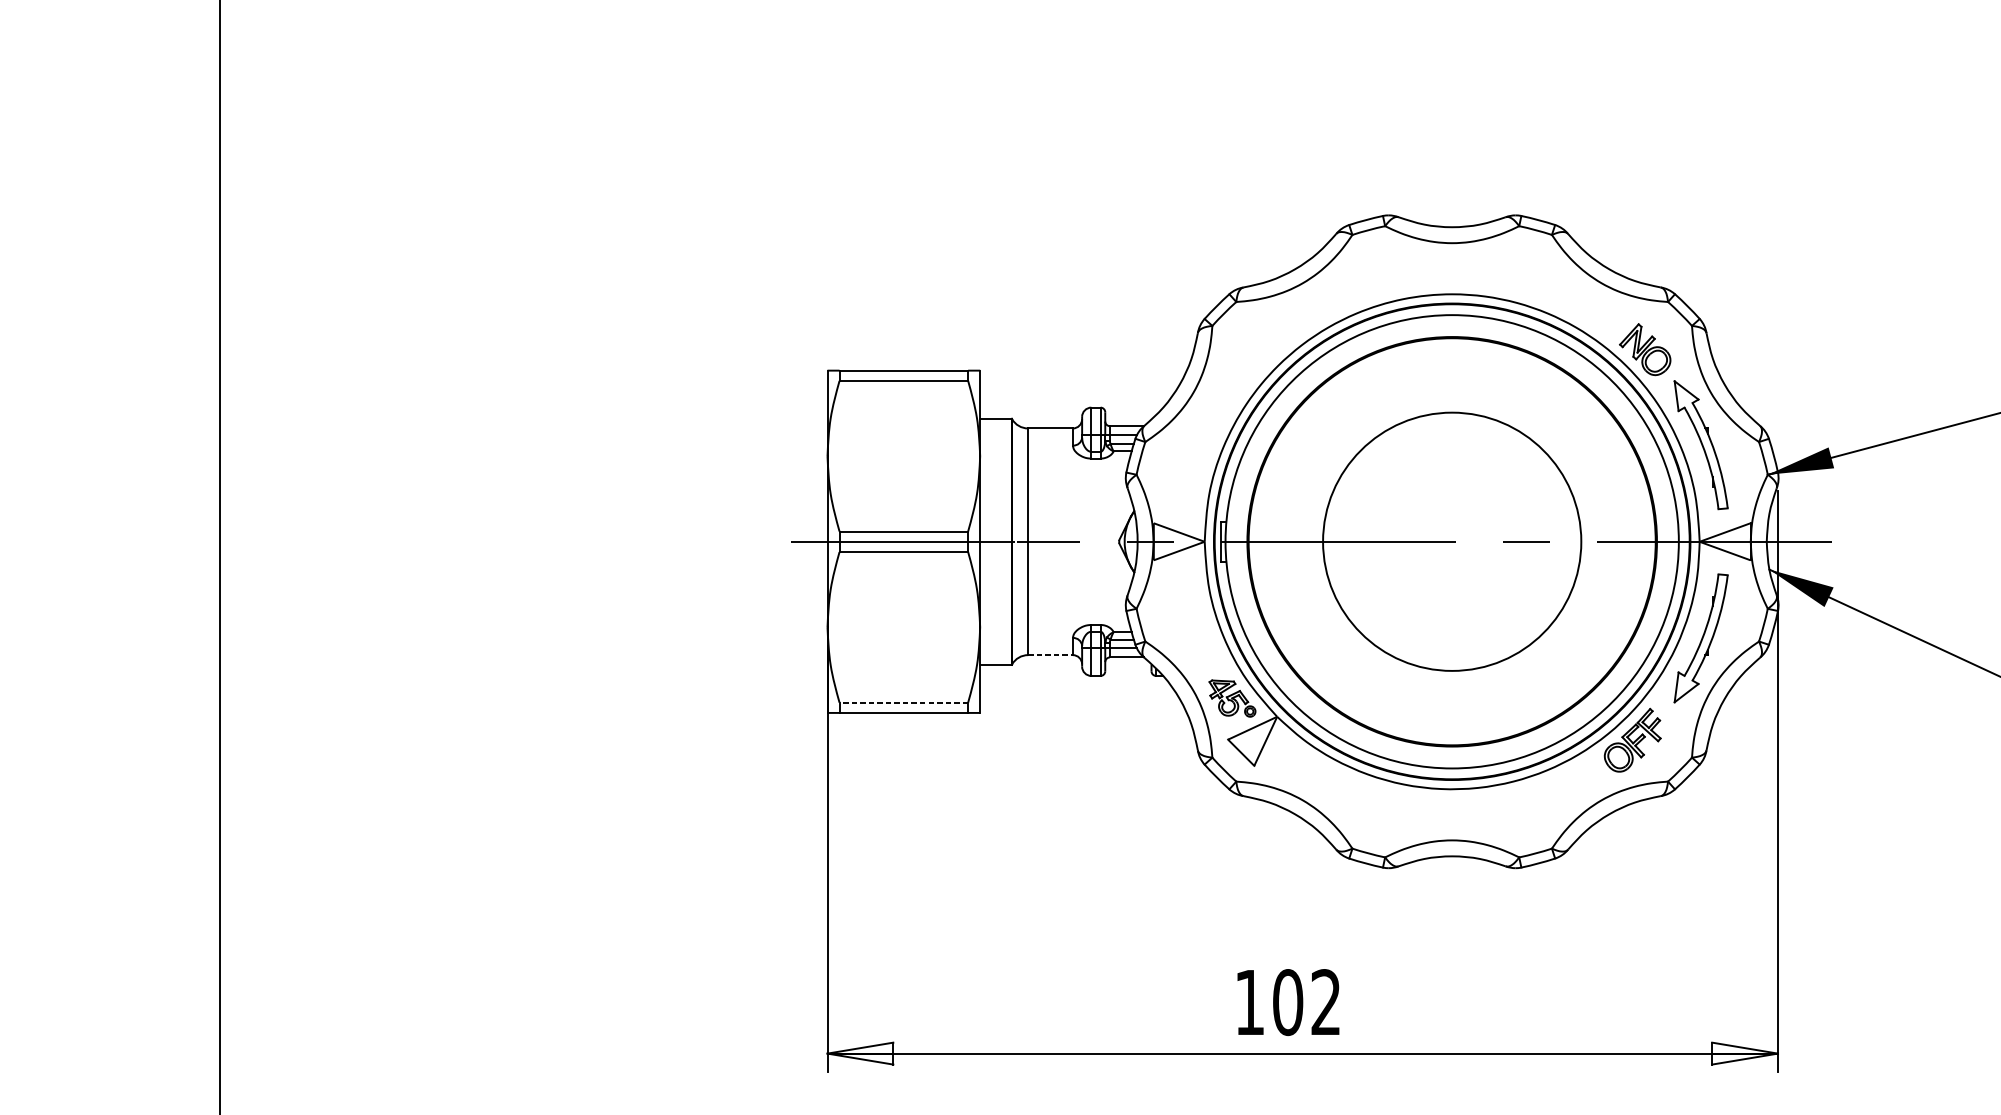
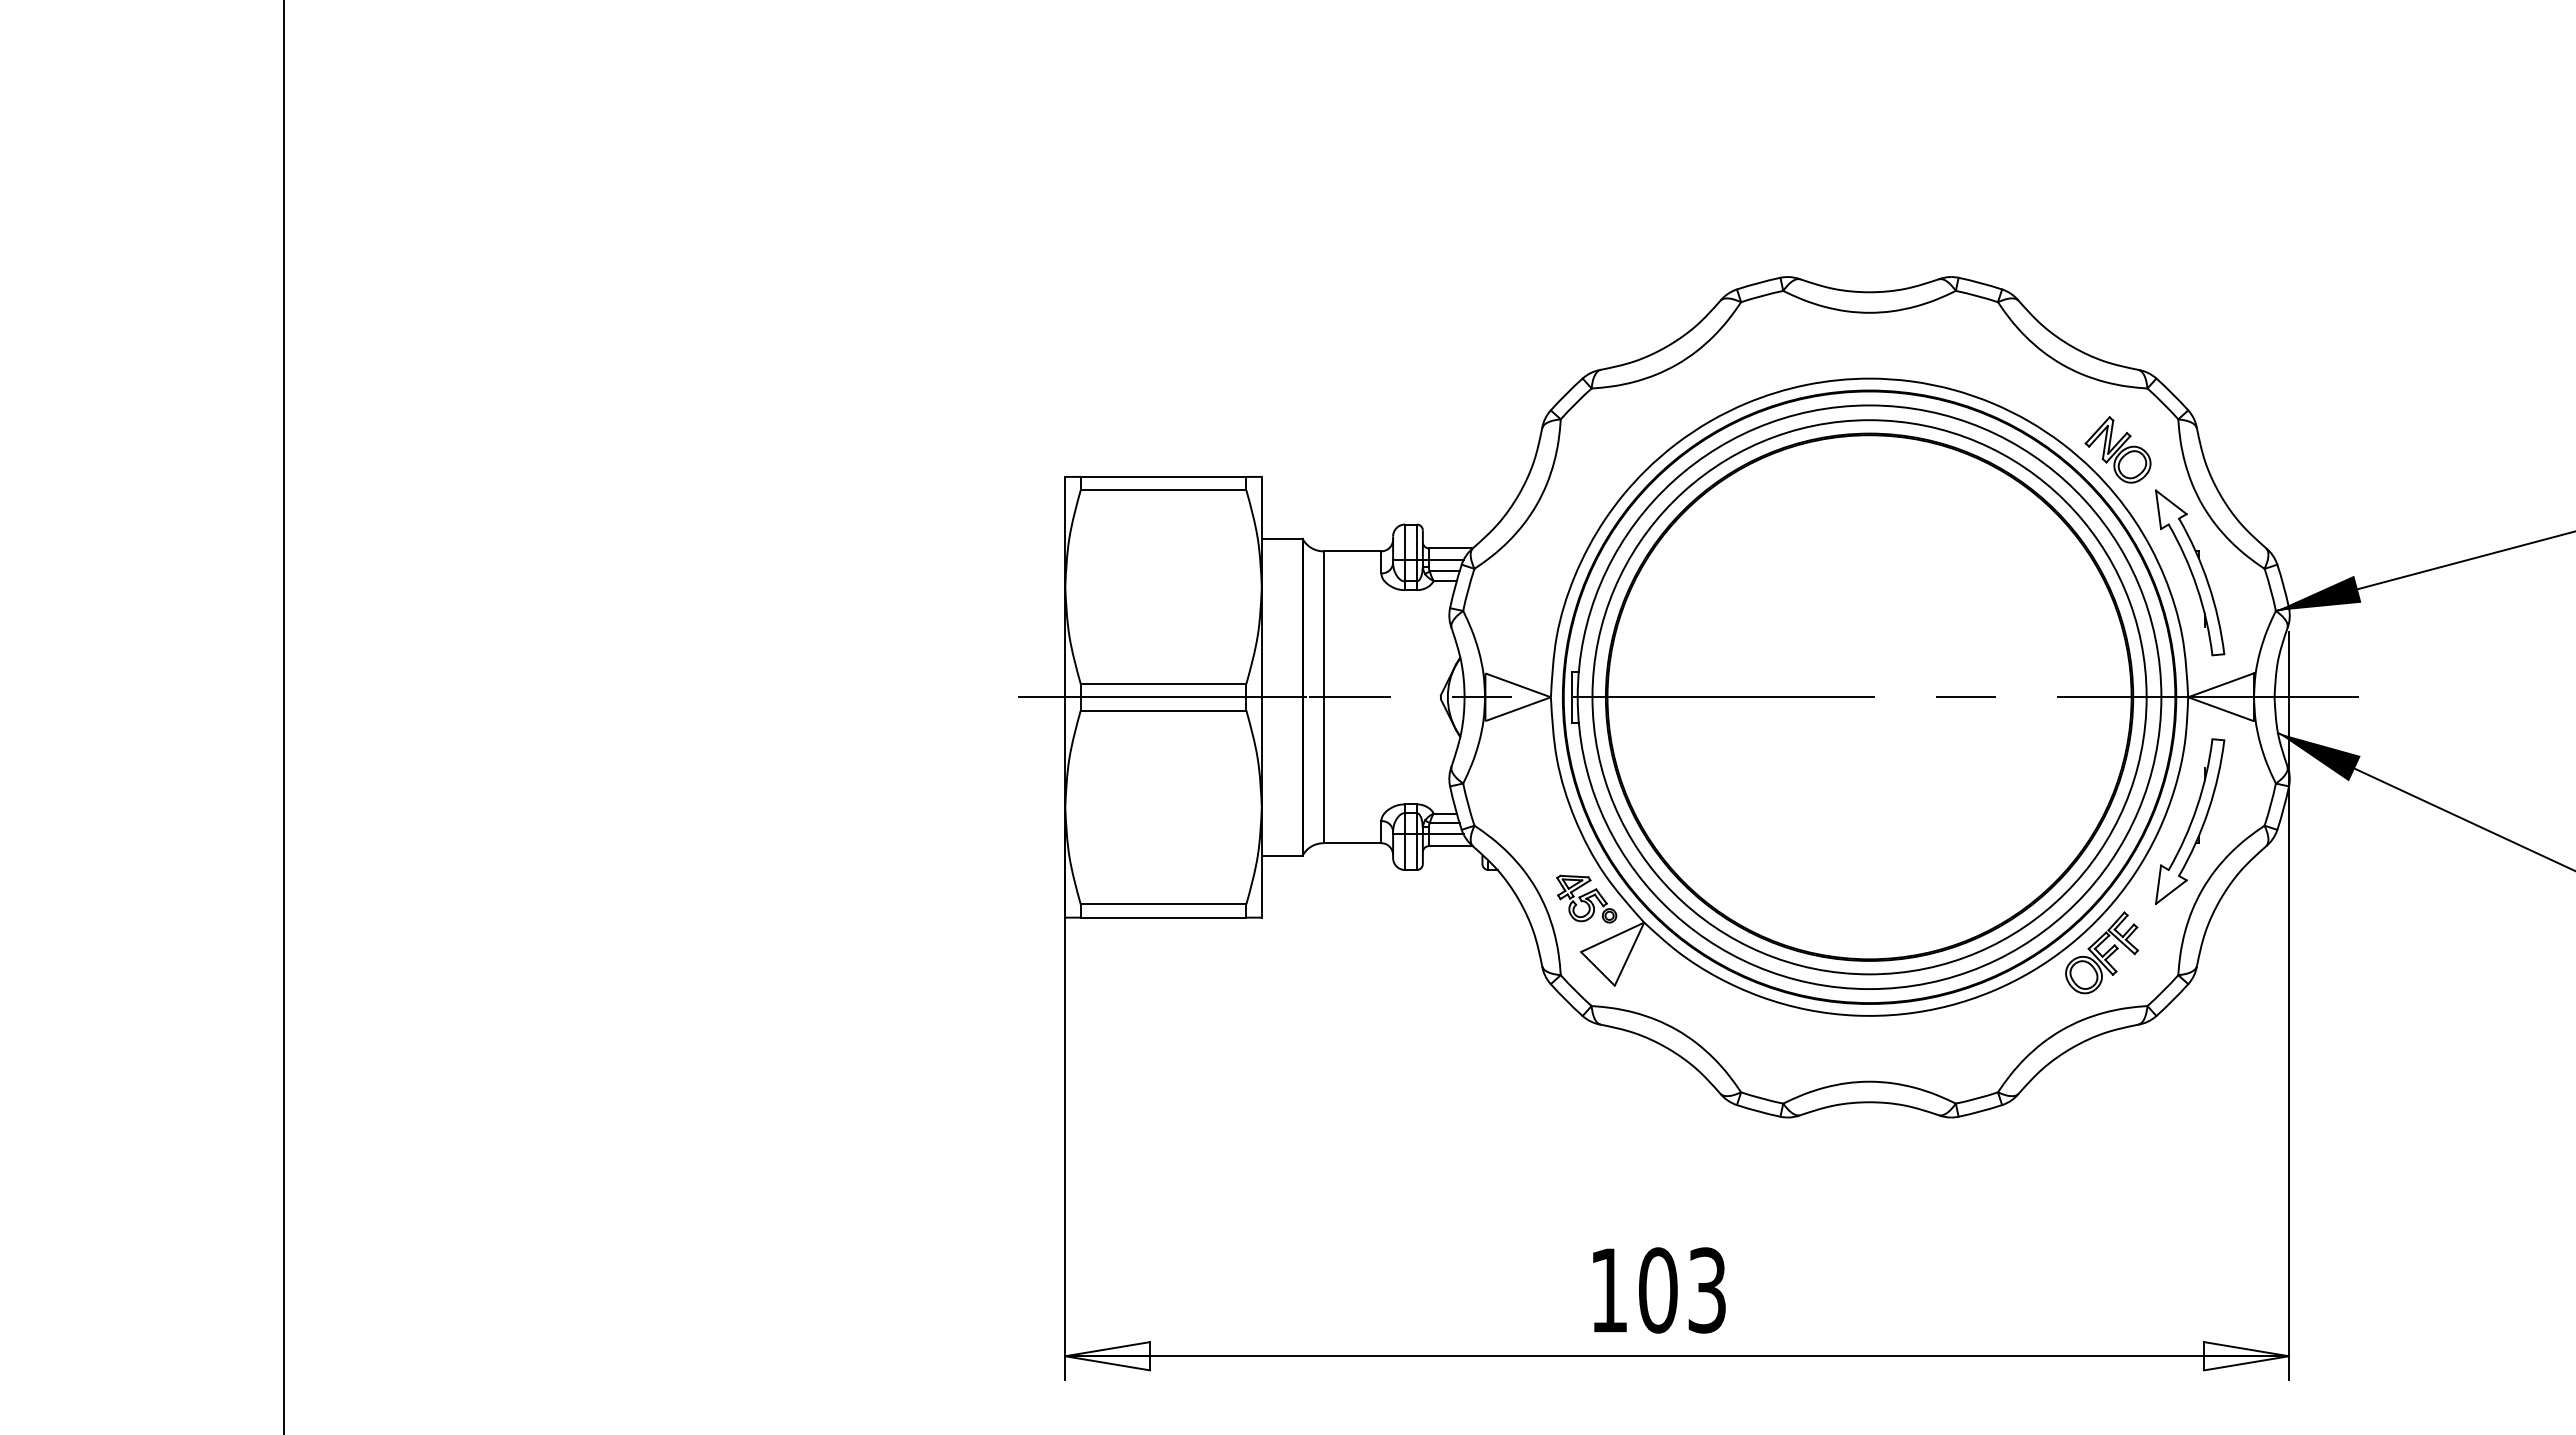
circle: (1452, 541) -> (1869, 697), size x1.67
line: (1050, 655) -> (1352, 843), dashed -> solid
line: (903, 702) -> (1163, 904), dashed -> solid
text: (1325, 1002) -> (1706, 1290), 102 -> 103

